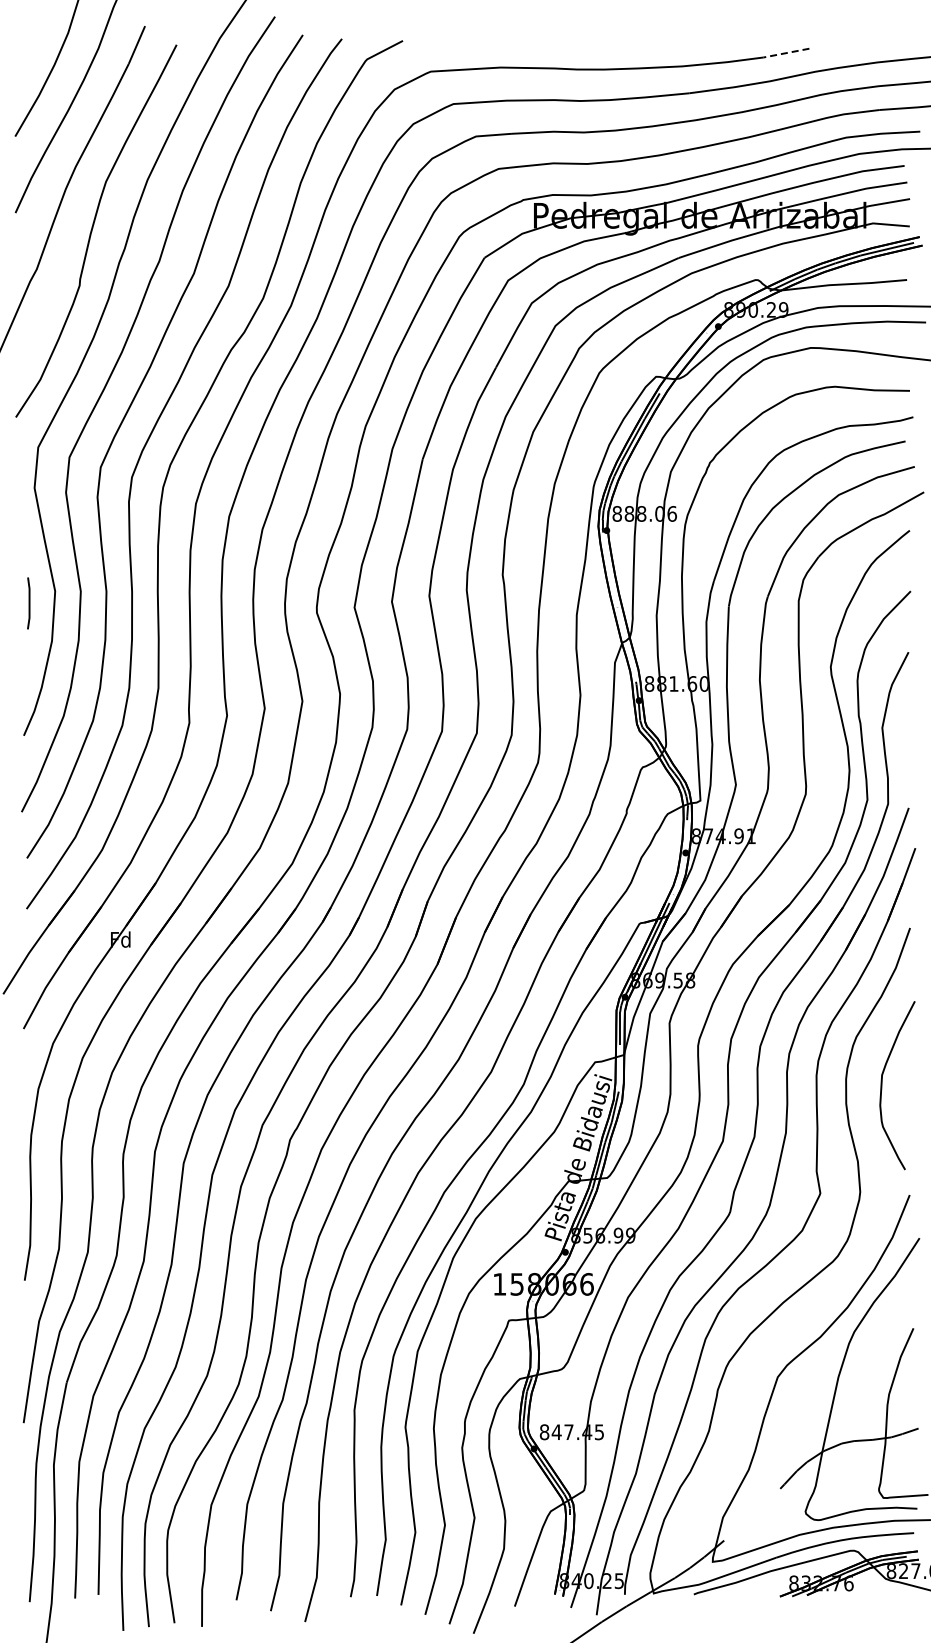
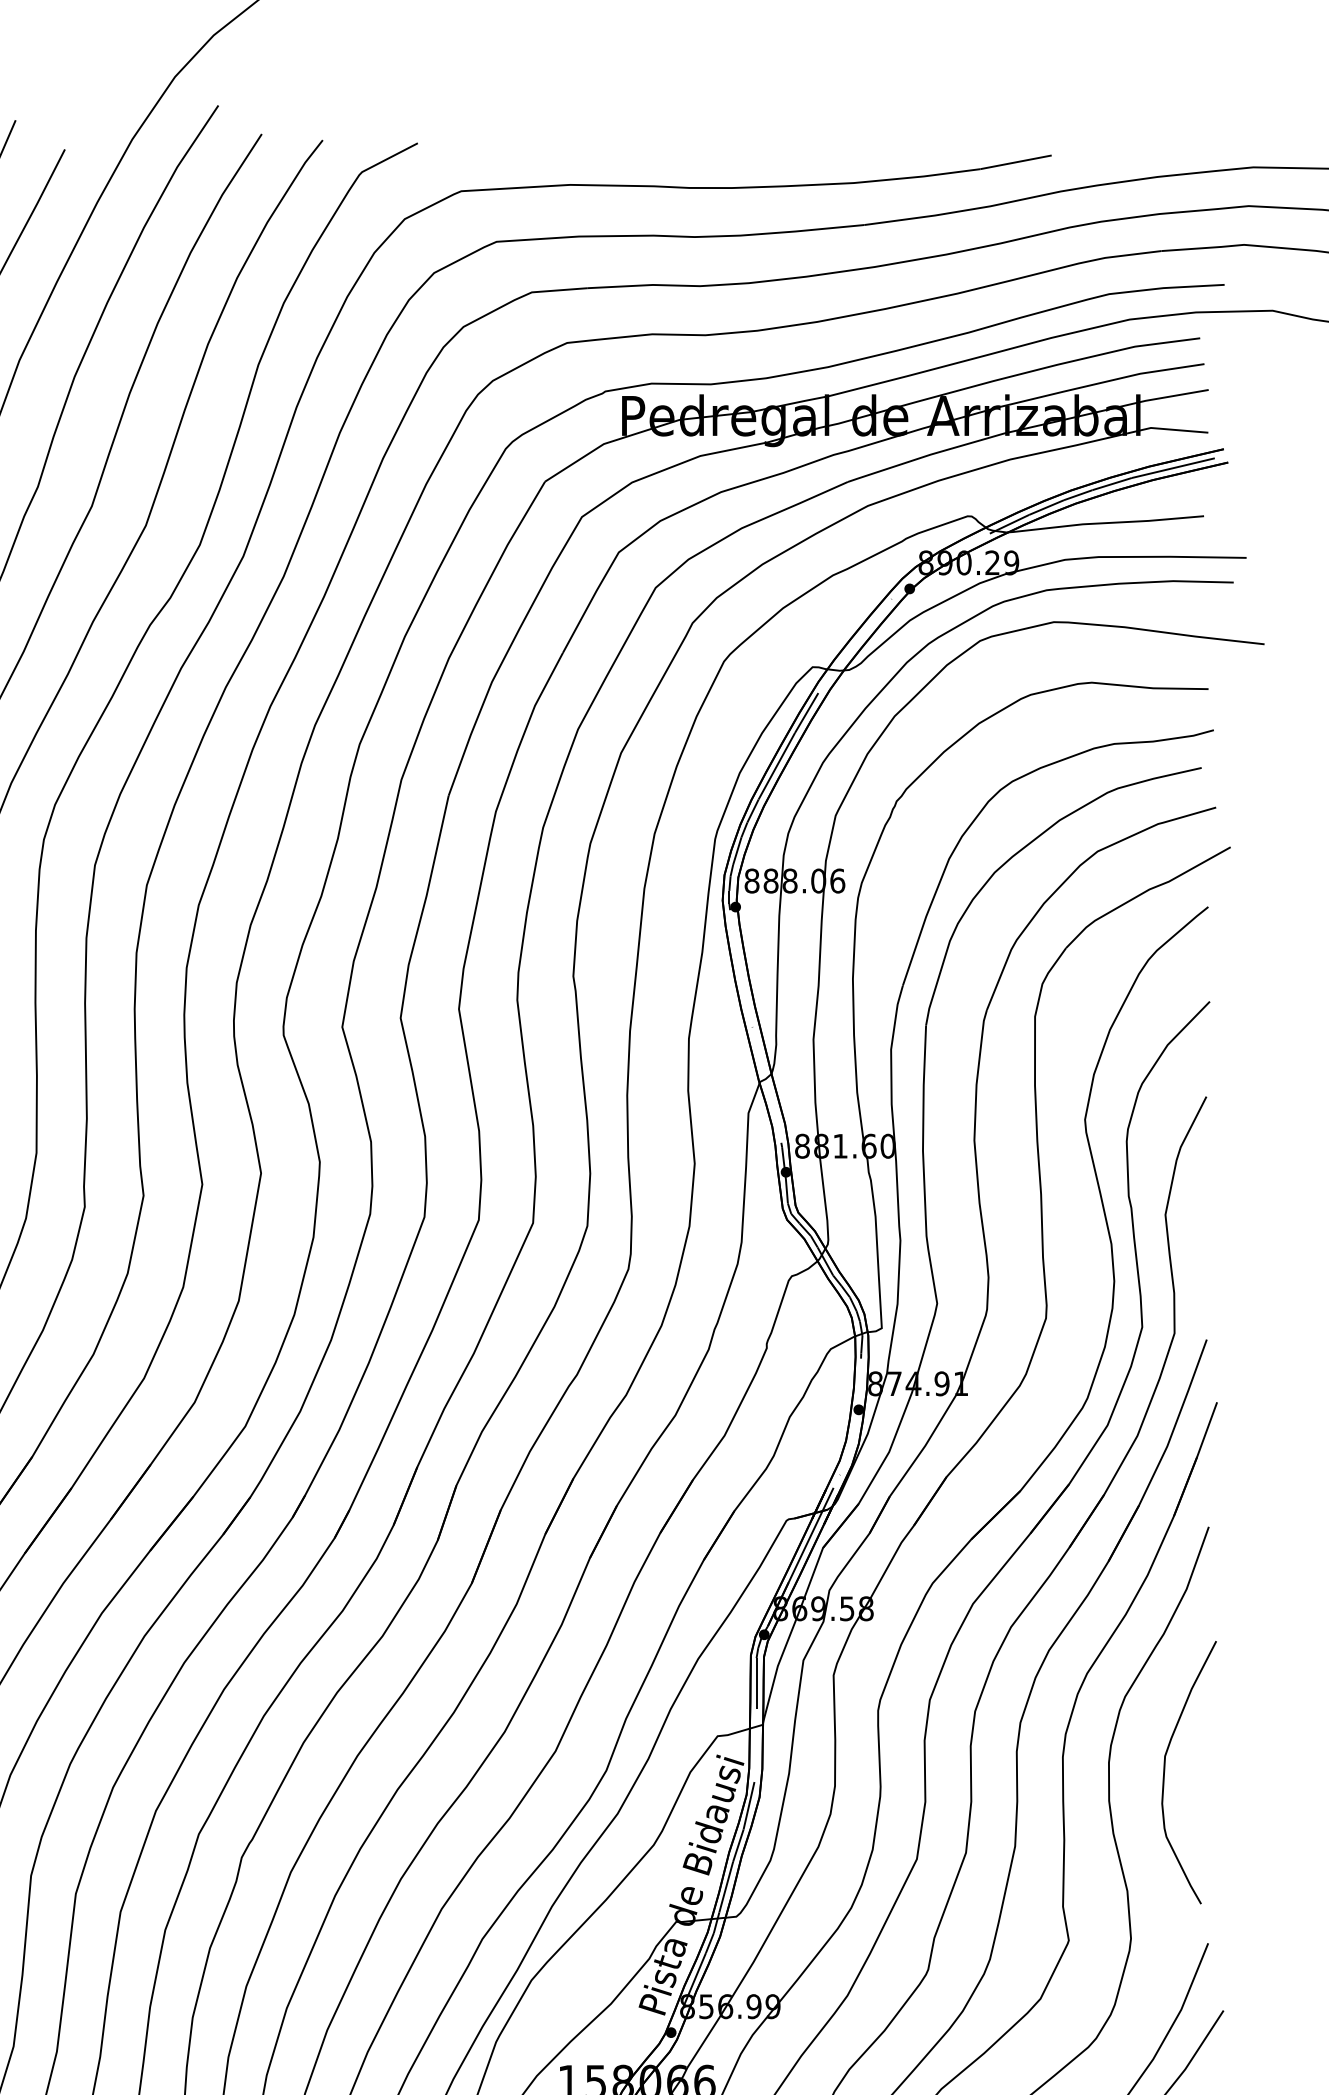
line: (786, 53) -> (1016, 162), dashed -> solid

